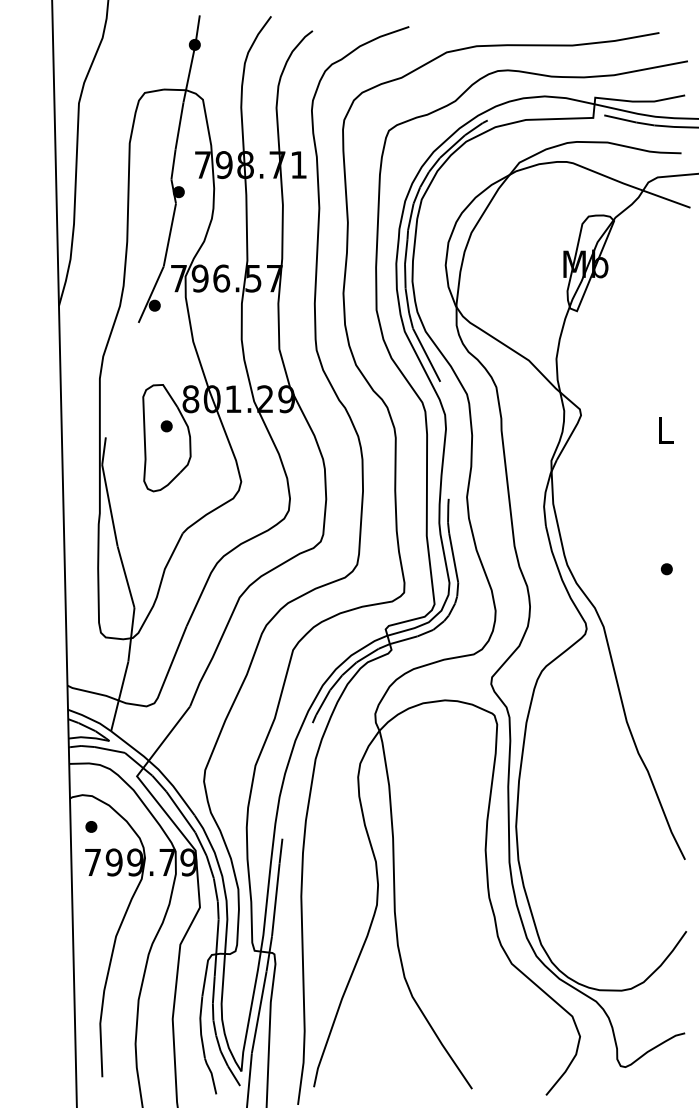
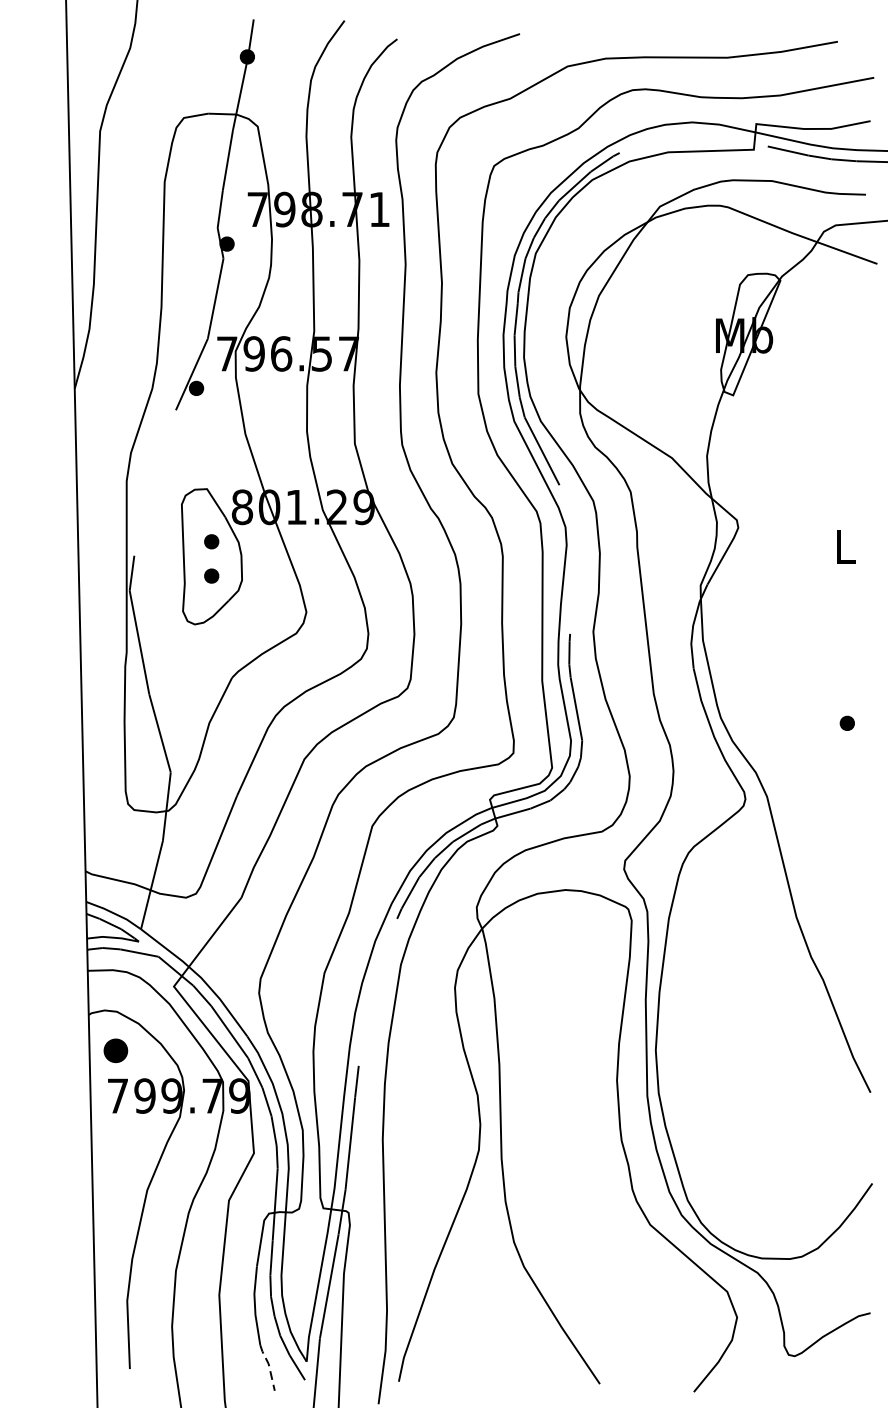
part: (166, 453) -> (211, 576), added
part: (91, 826) -> (116, 1050), size x1.6
line: (212, 1075) -> (269, 1366), solid -> dashed

